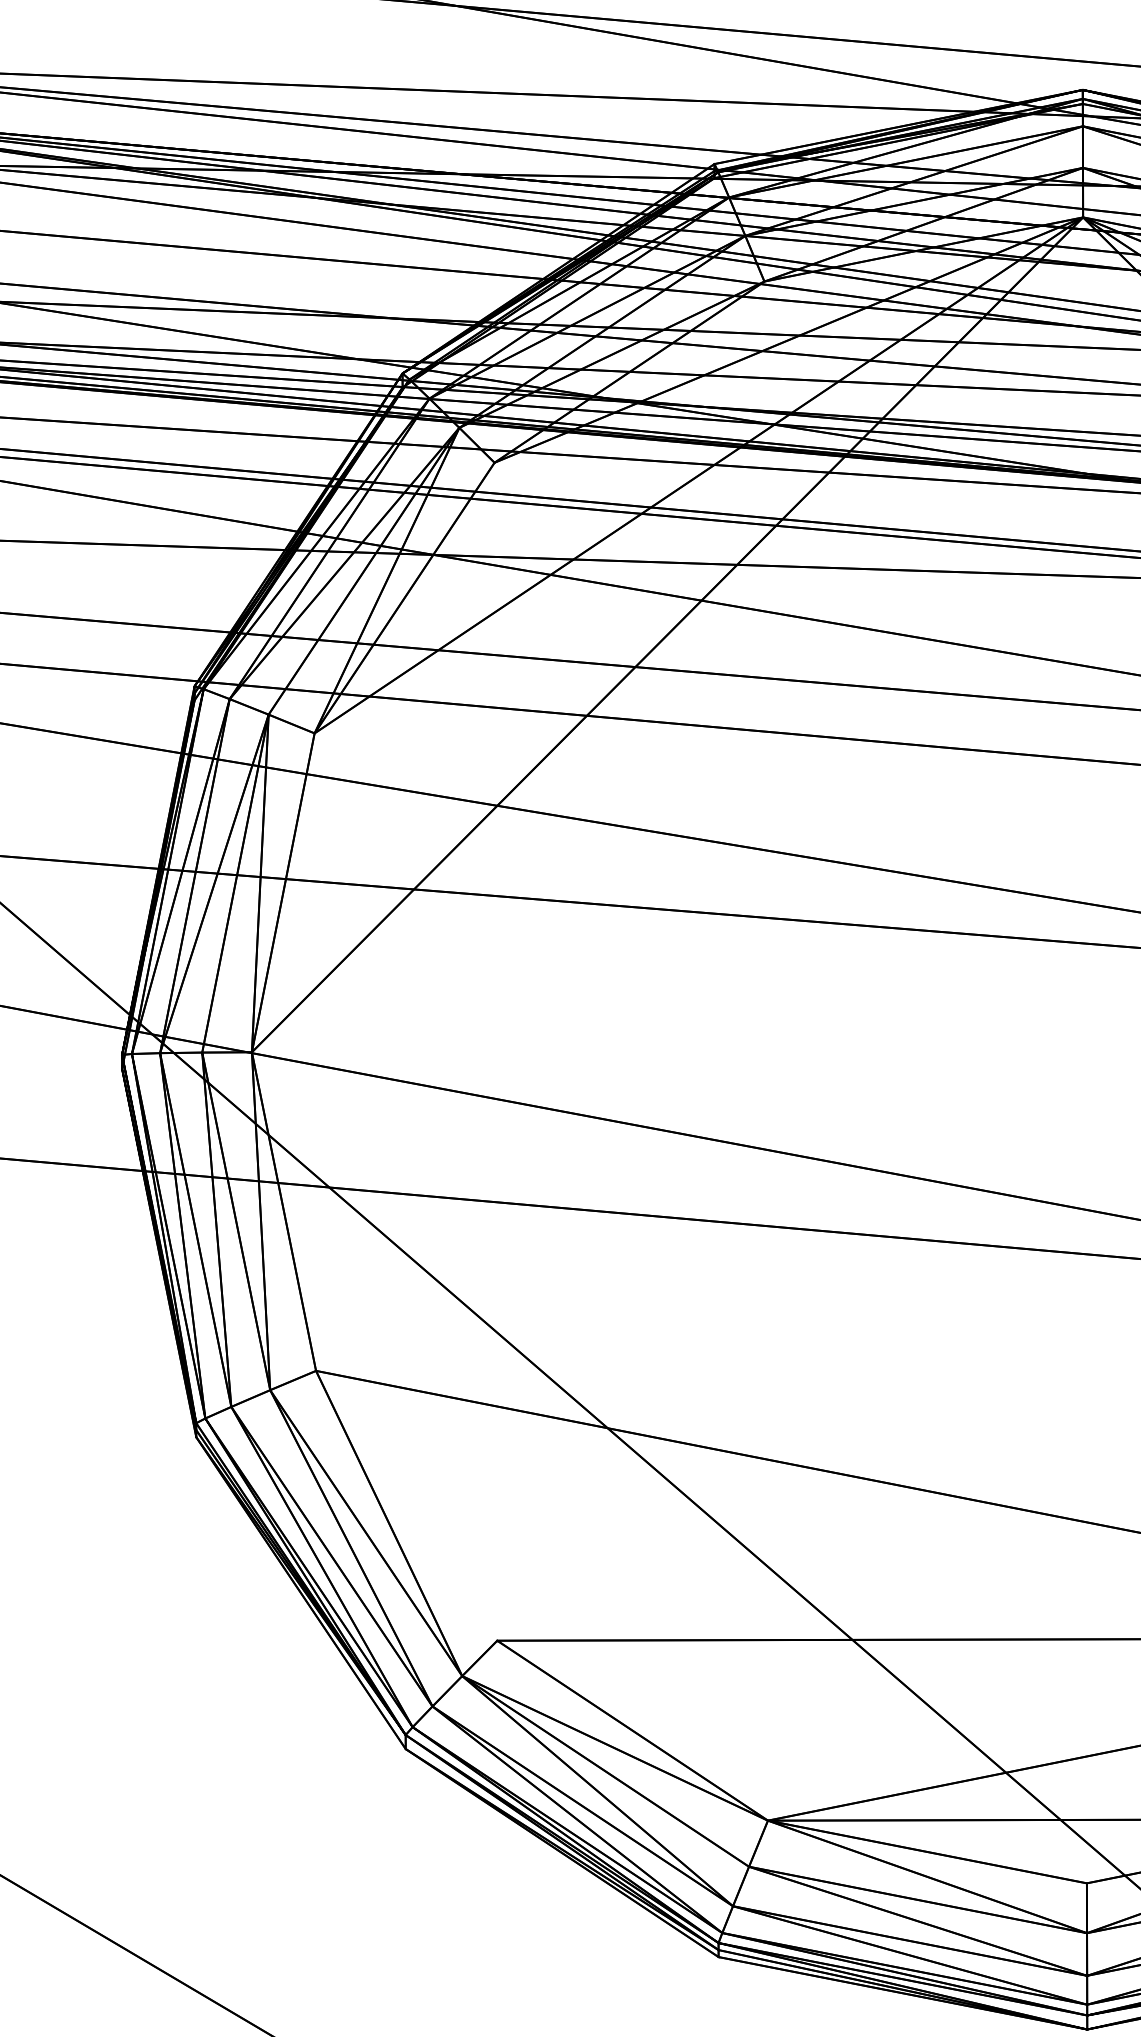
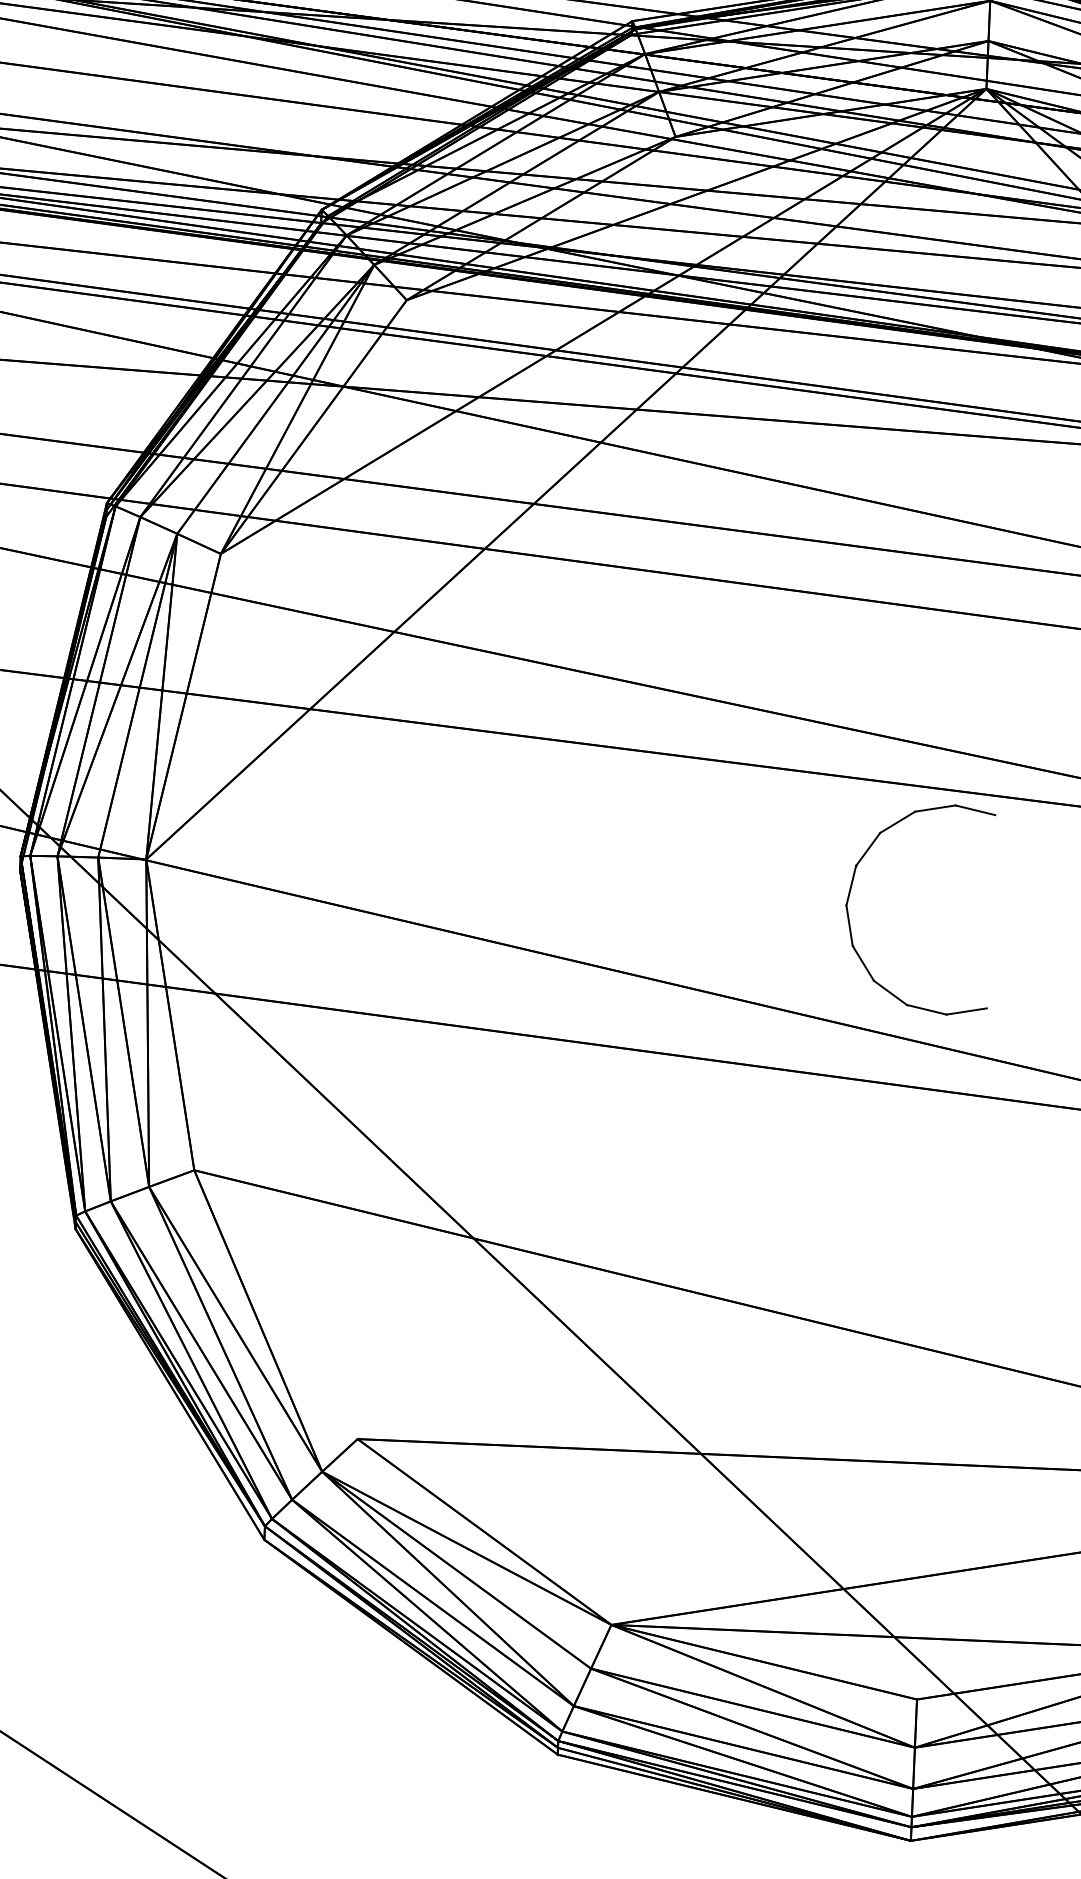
part: (980, 1054) -> (850, 893), added

